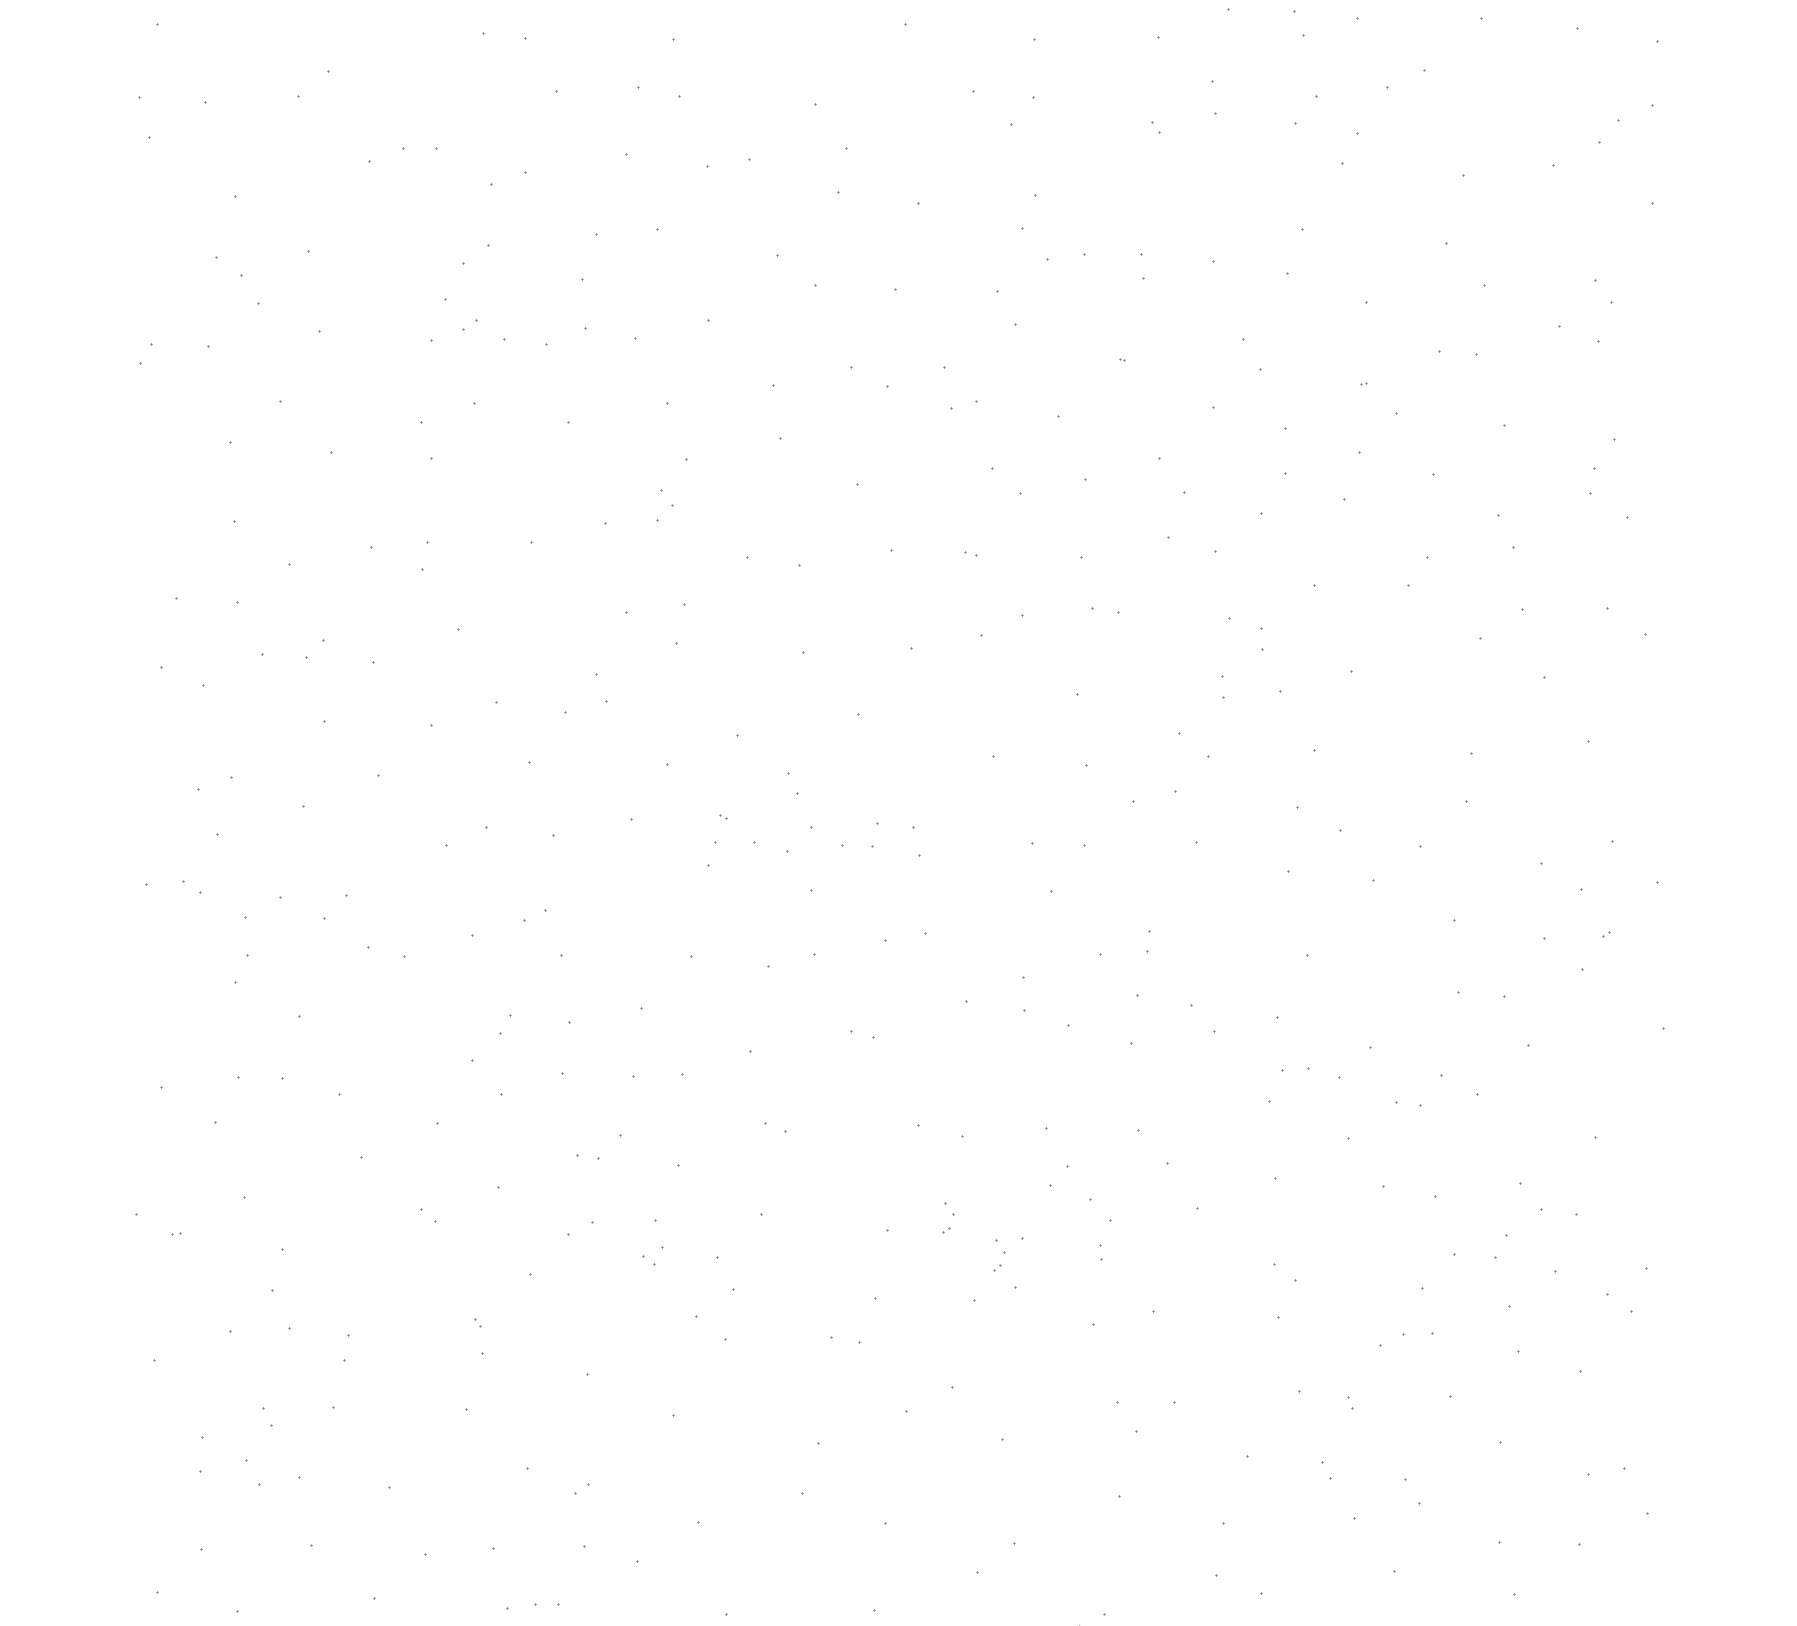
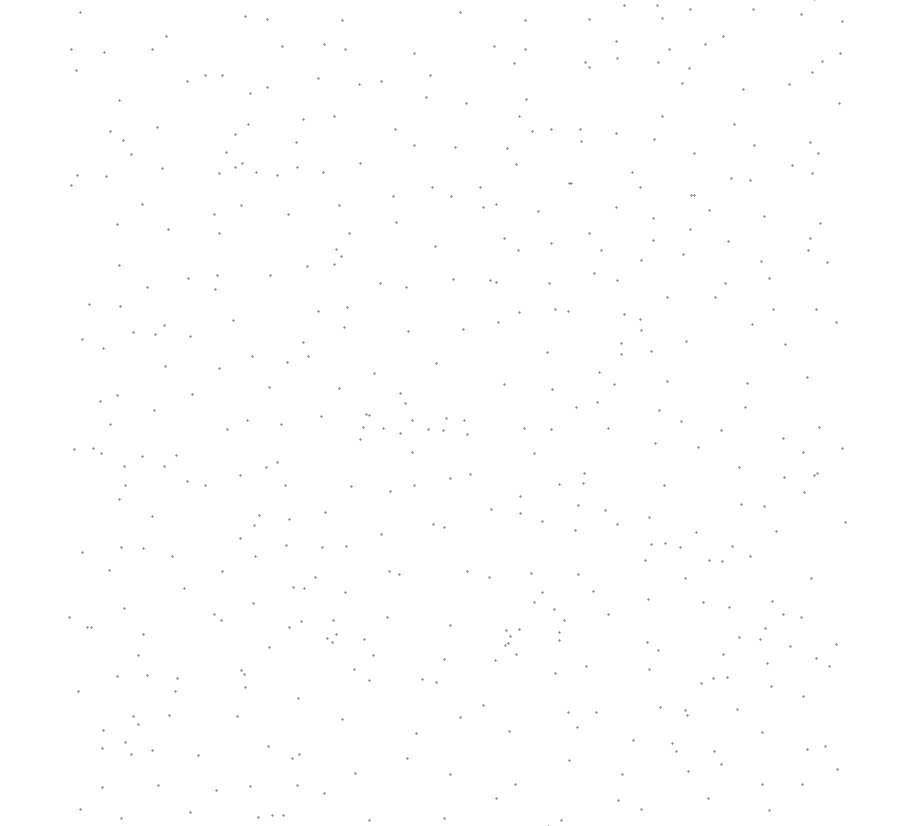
part: (947, 1217) -> (481, 618), removed

